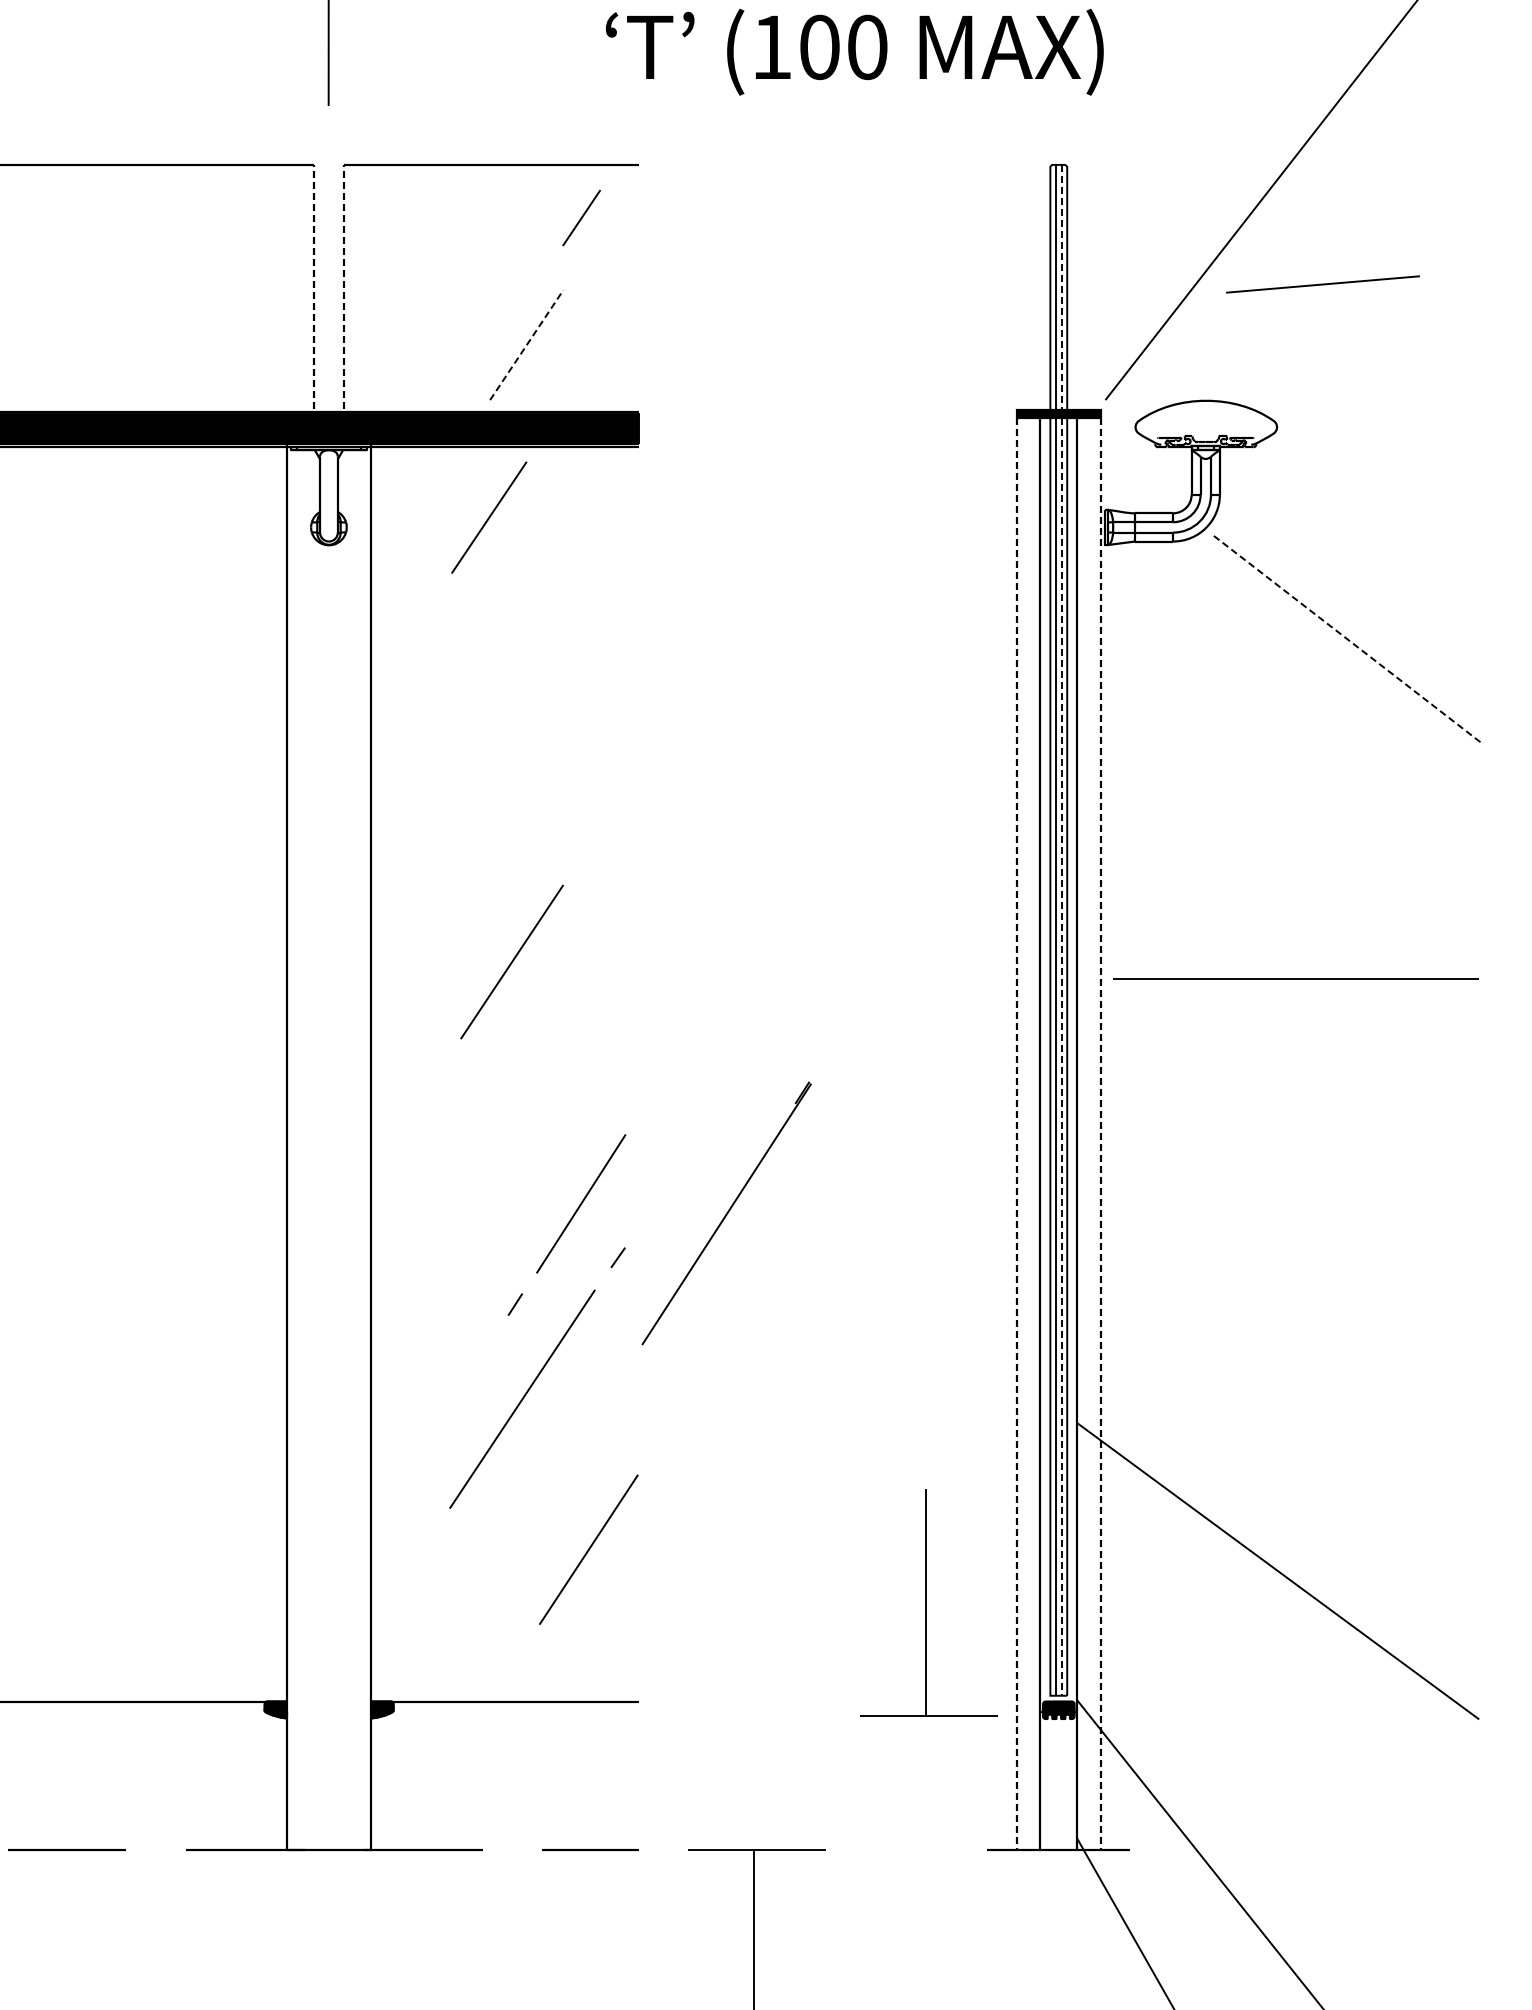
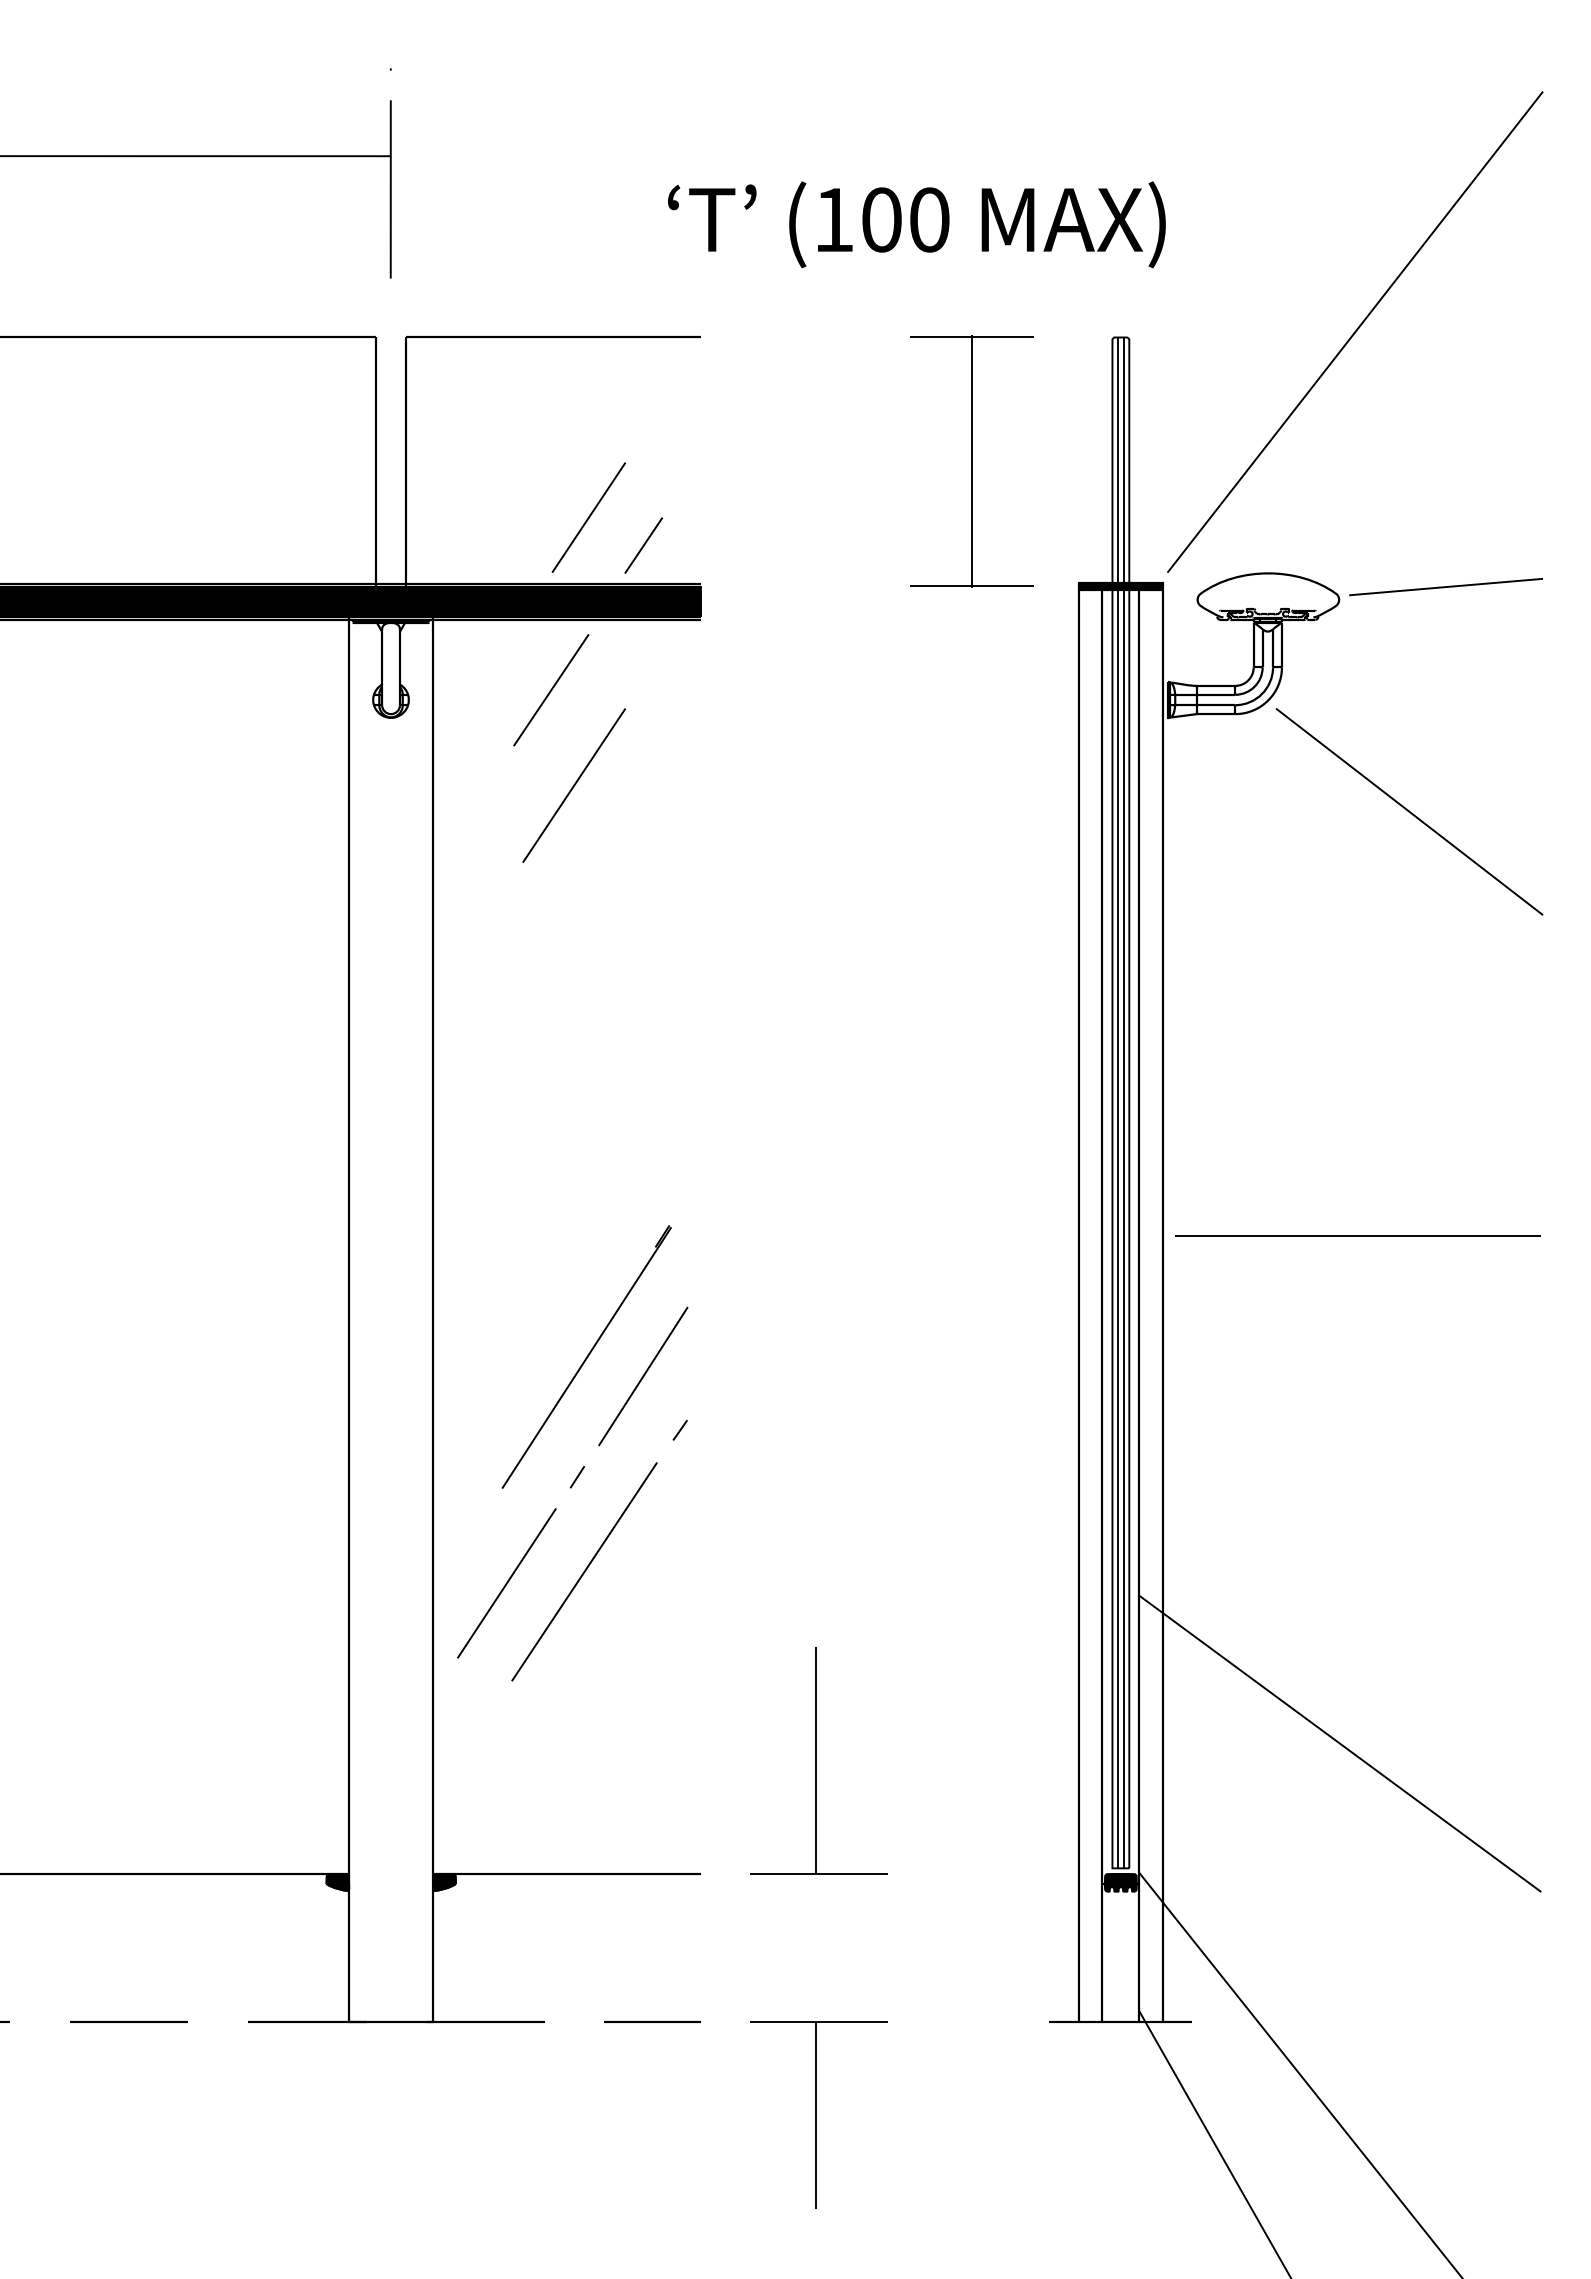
line: (581, 217) -> (643, 545), moved
line: (1322, 284) -> (1445, 587), moved
part: (909, 288) -> (971, 461), added
line: (314, 297) -> (376, 470), dashed -> solid
line: (344, 297) -> (406, 470), dashed -> solid
line: (527, 344) -> (589, 517), dashed -> solid
line: (1347, 638) -> (1409, 811), dashed -> solid
line: (1061, 930) -> (1123, 1103), dashed -> solid
line: (511, 961) -> (573, 785), moved
line: (1295, 978) -> (1357, 1235), moved
line: (1016, 1133) -> (1078, 1306), dashed -> solid
line: (1100, 1133) -> (1162, 1306), dashed -> solid
part: (726, 1212) -> (586, 1356), moved
line: (588, 1549) -> (506, 1583), moved
part: (928, 1601) -> (818, 1760), moved

